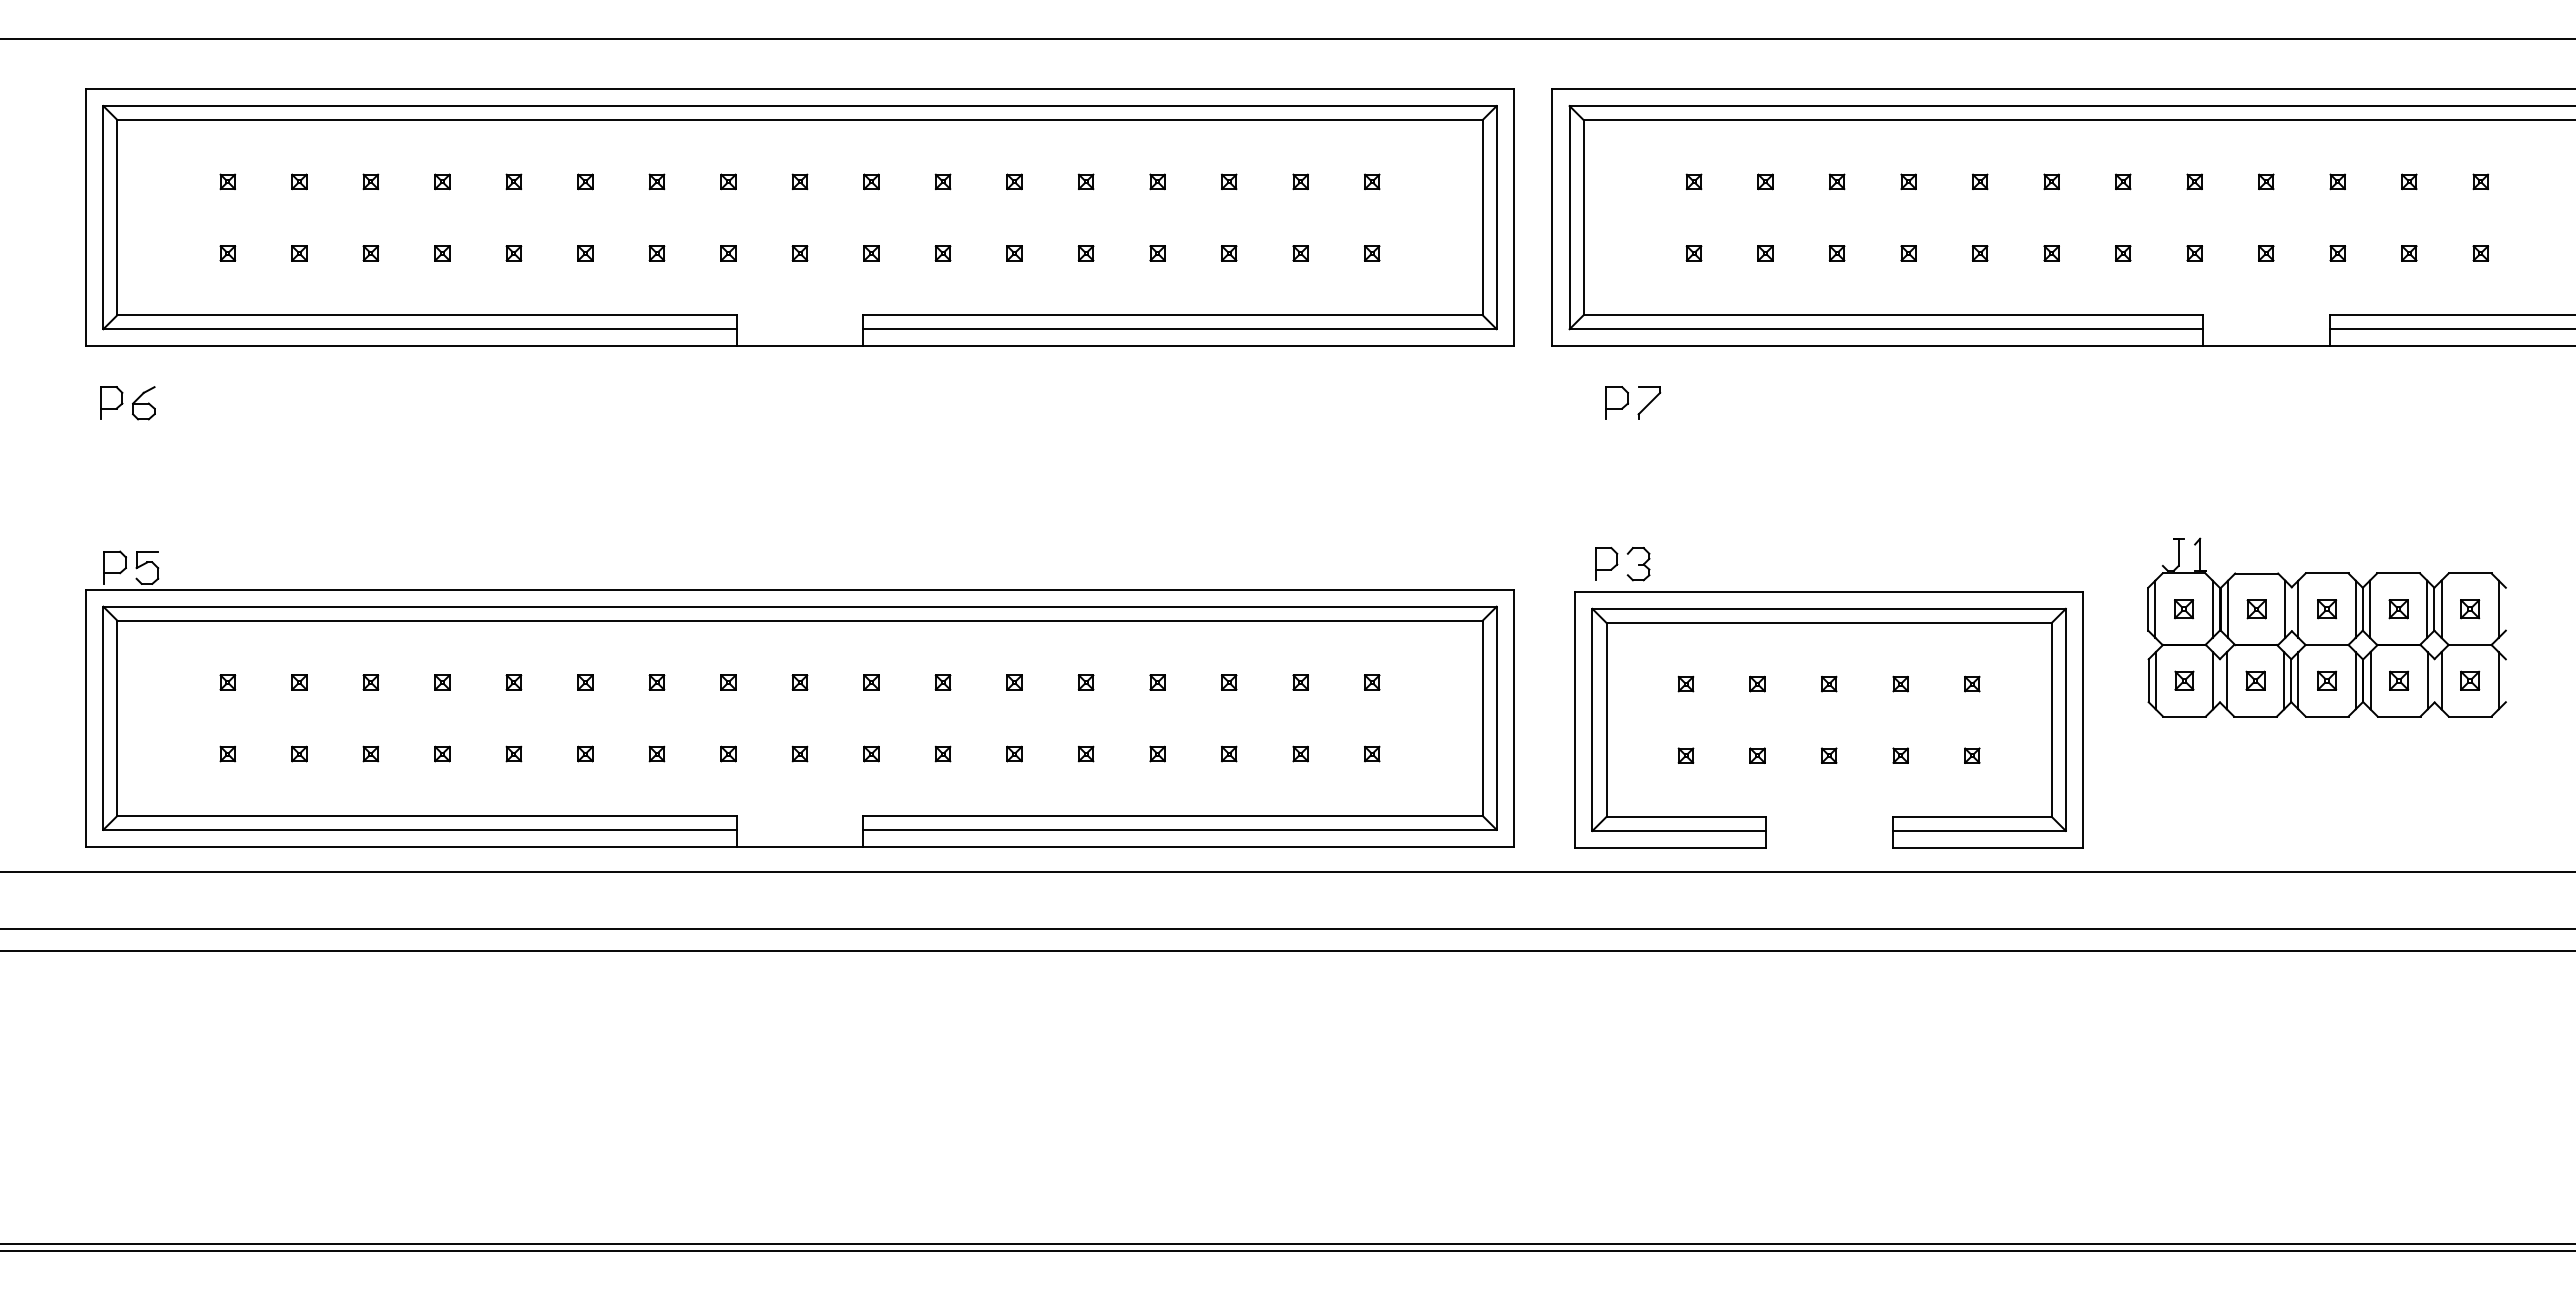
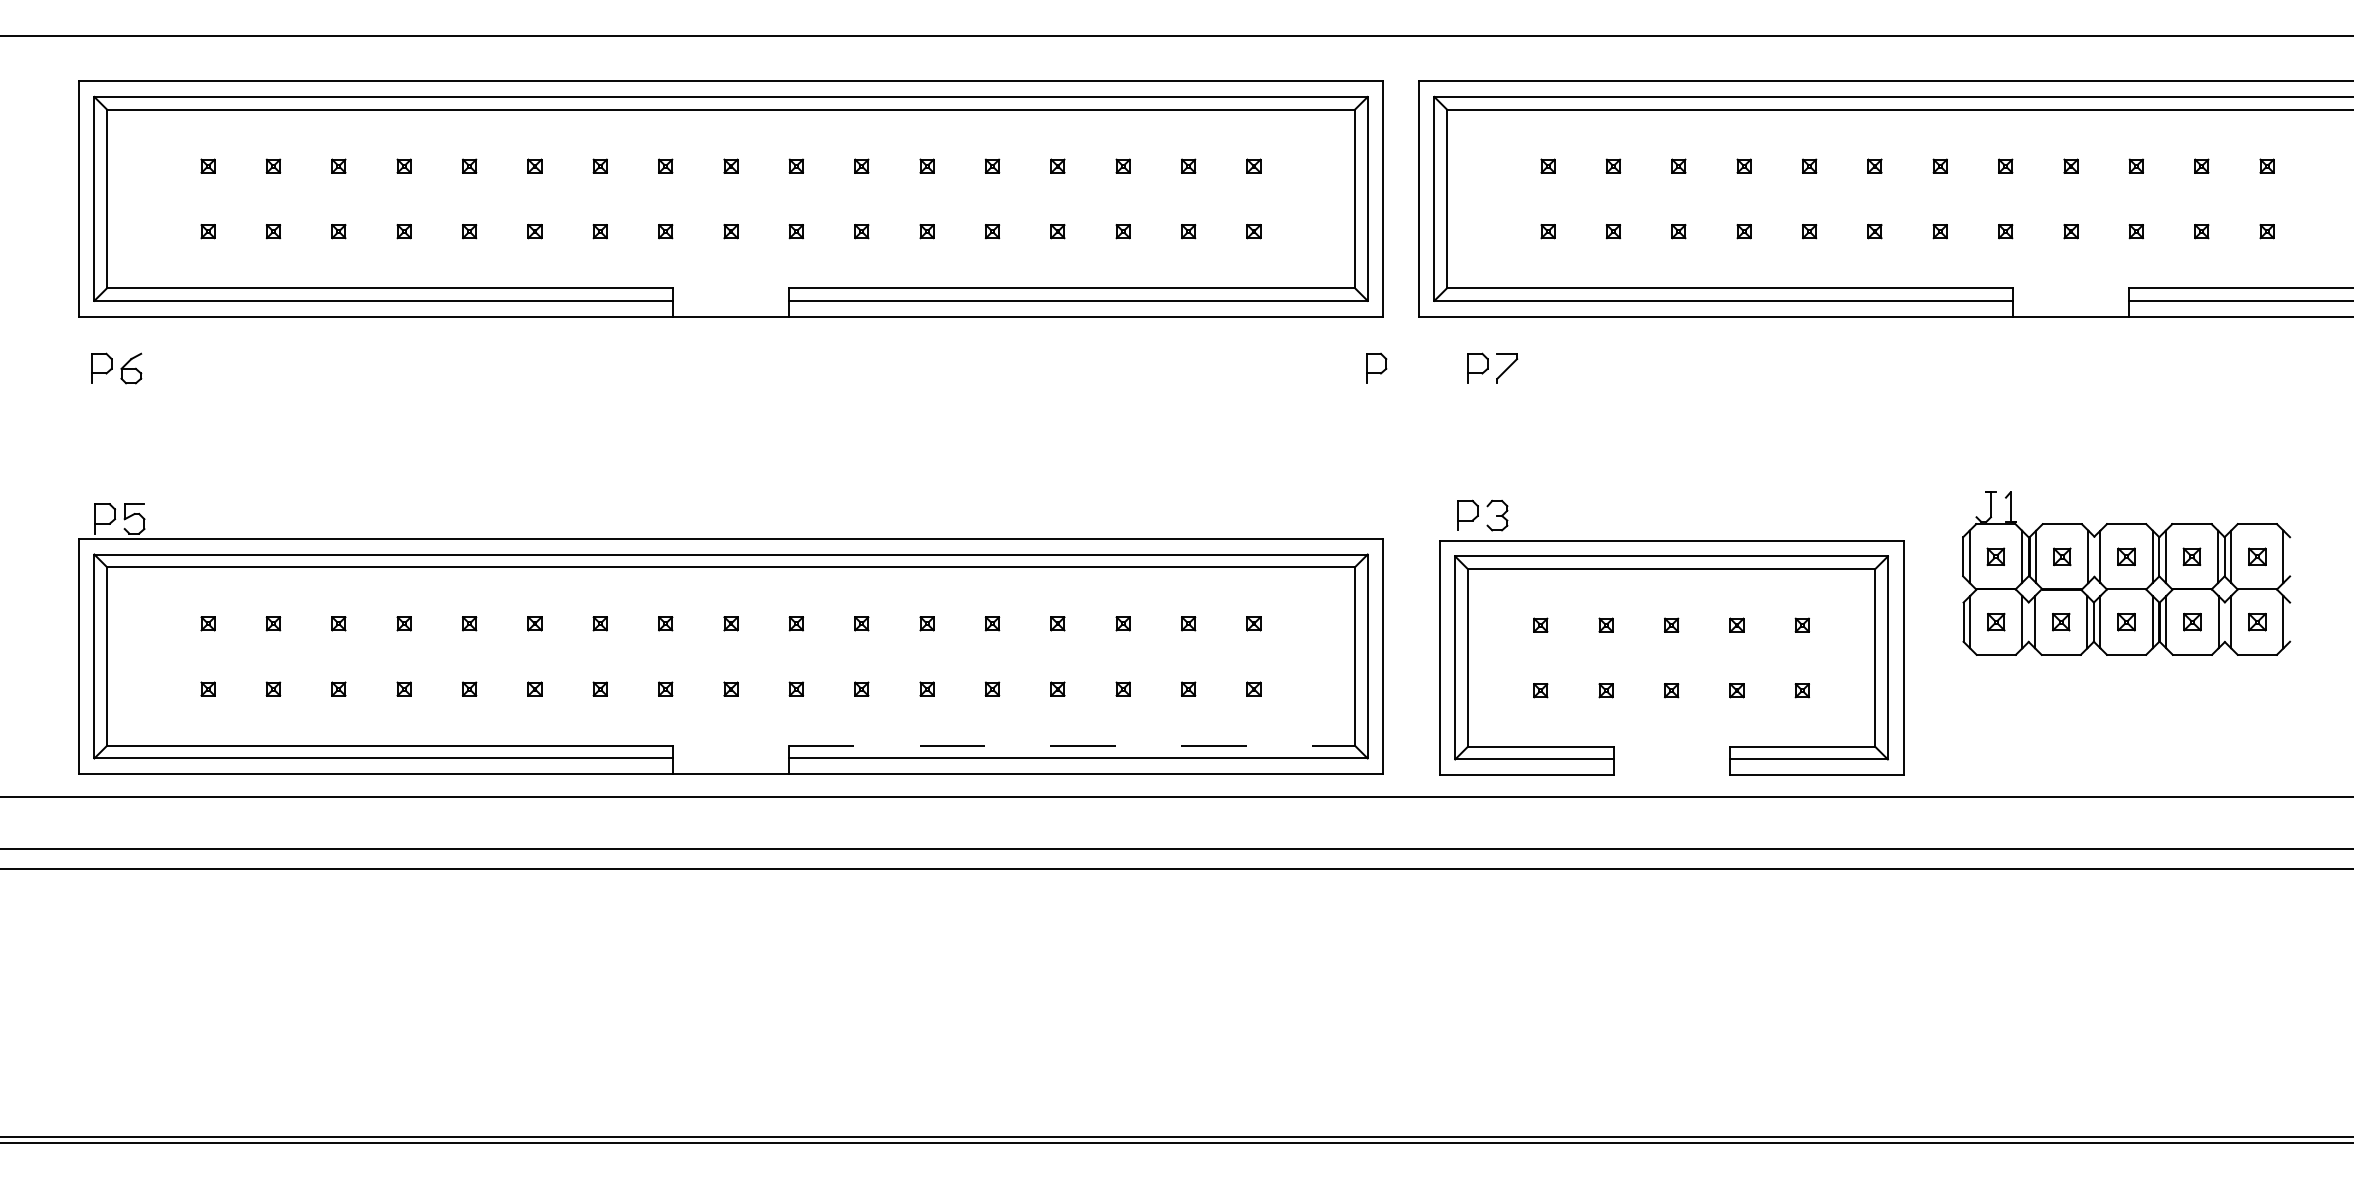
part: (1505, 402) -> (1375, 367), added
line: (1173, 815) -> (1072, 745), solid -> dashed

